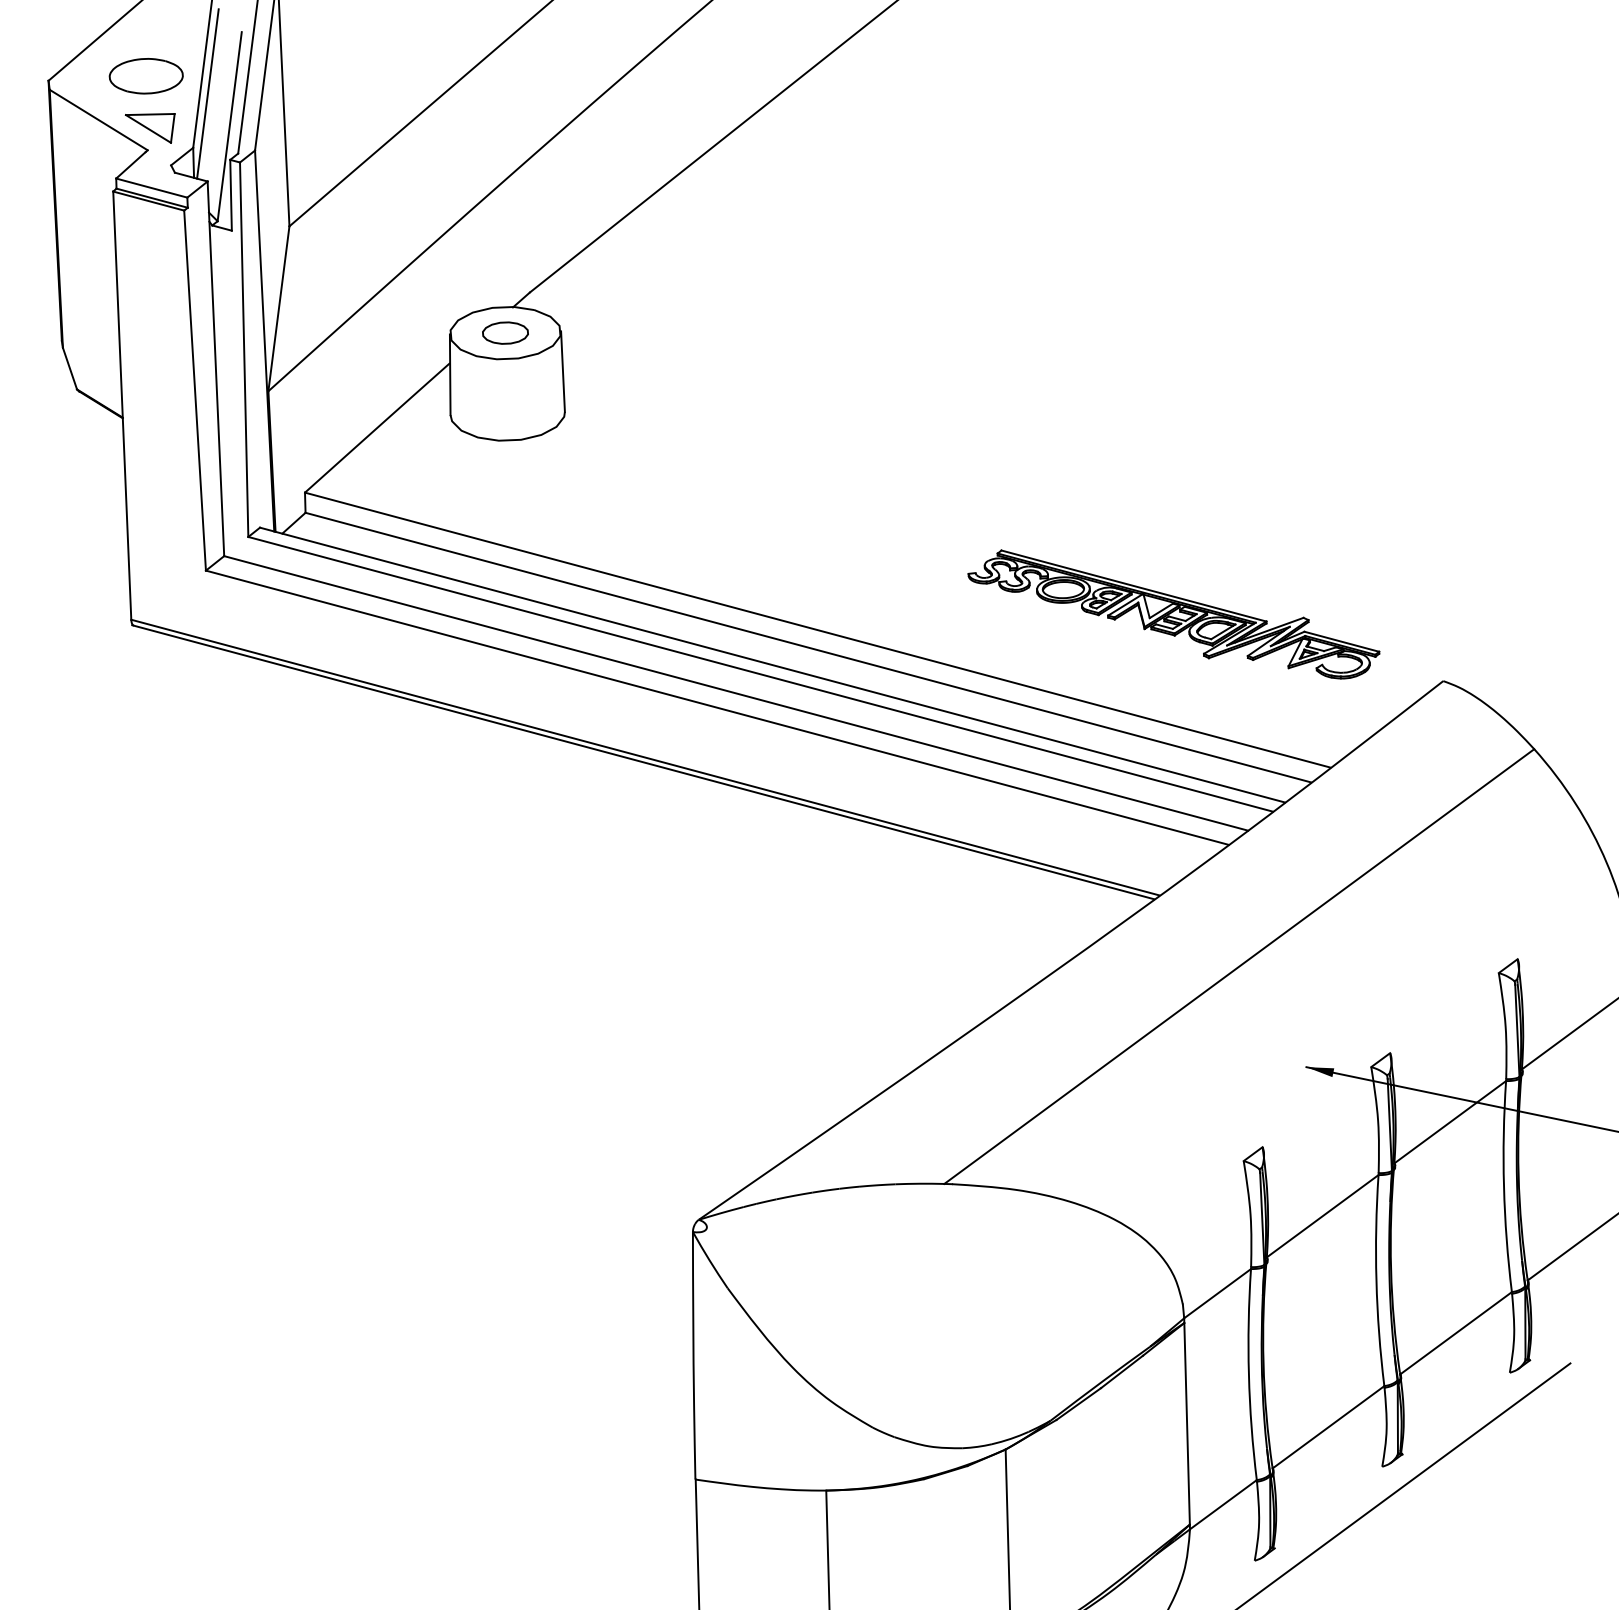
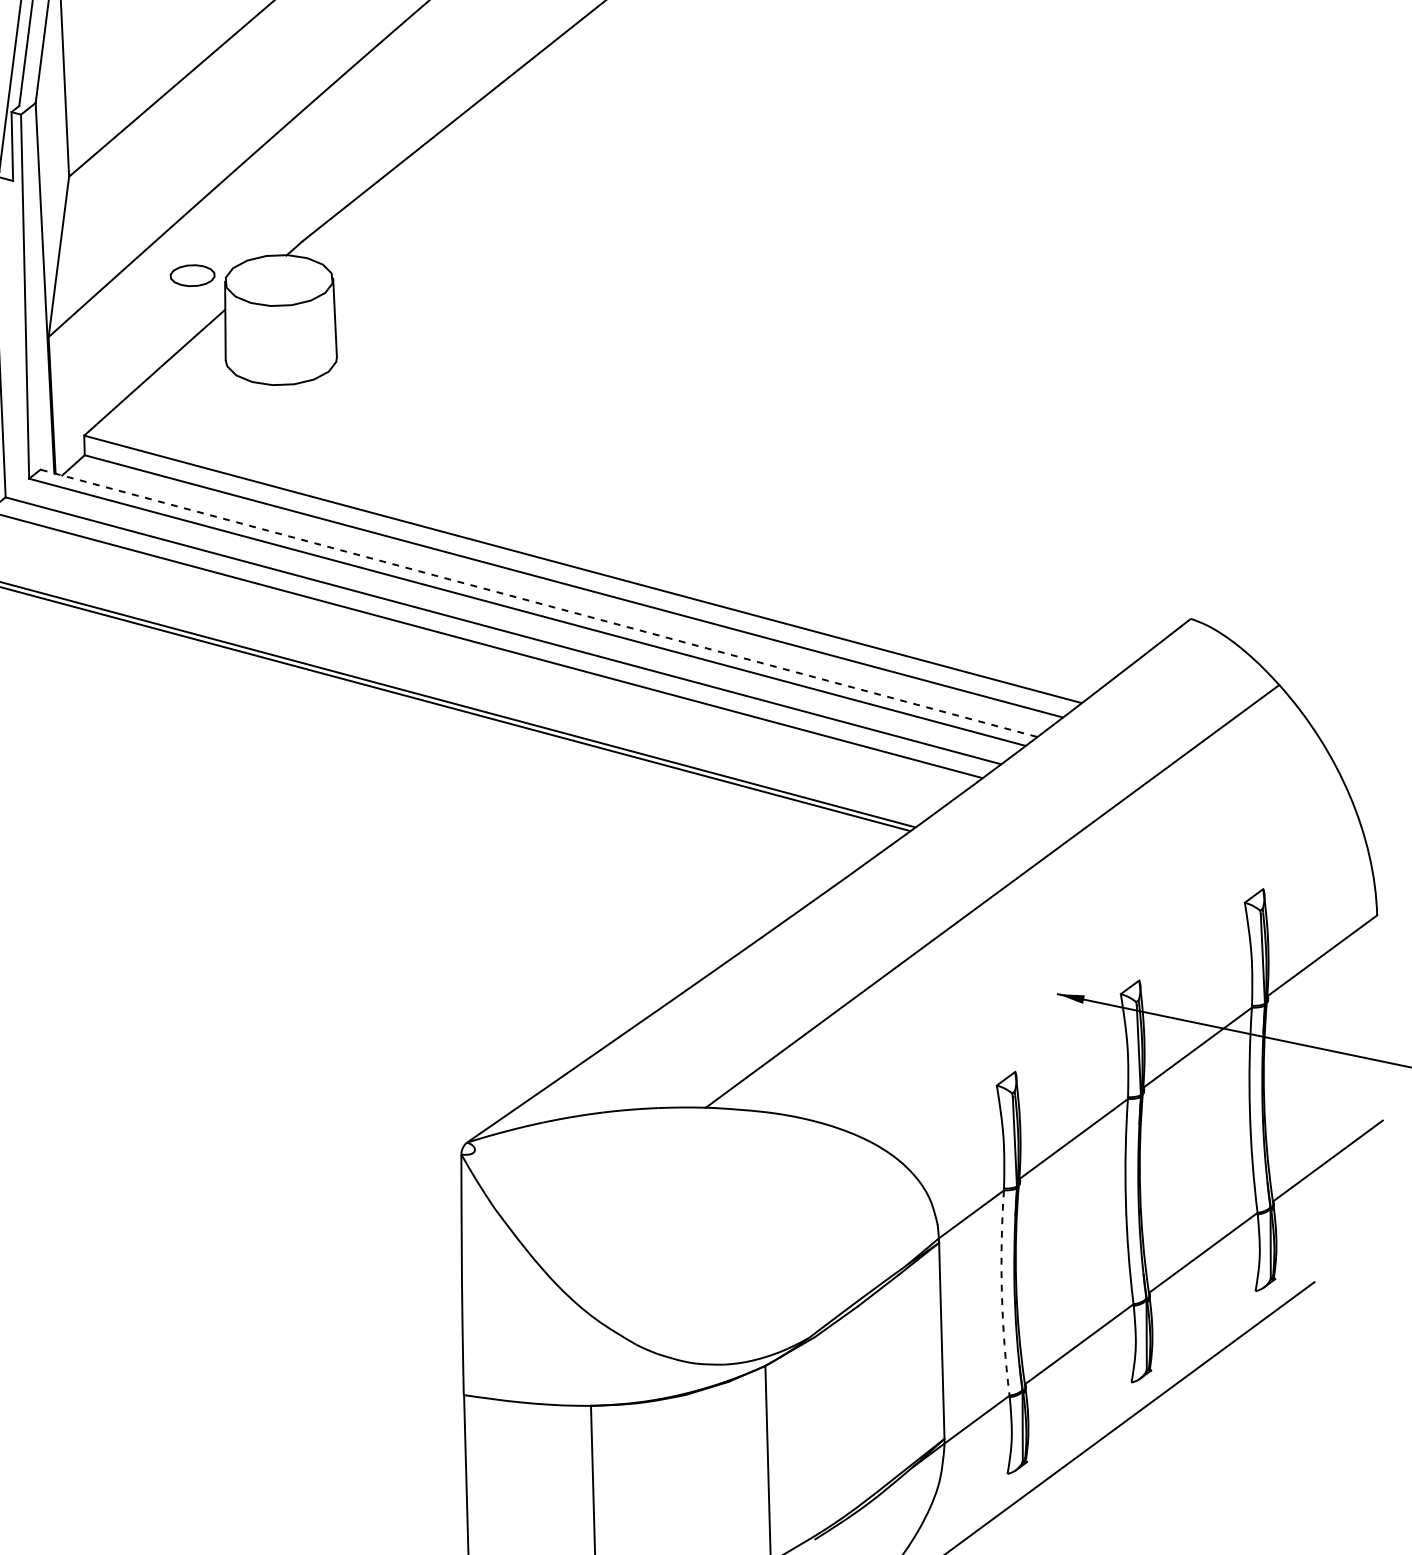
part: (505, 332) -> (192, 275), moved
part: (1173, 614) -> (928, 554), removed
line: (772, 665) -> (538, 603), solid -> dashed
arc: (1248, 1374) -> (1001, 1292), solid -> dashed

